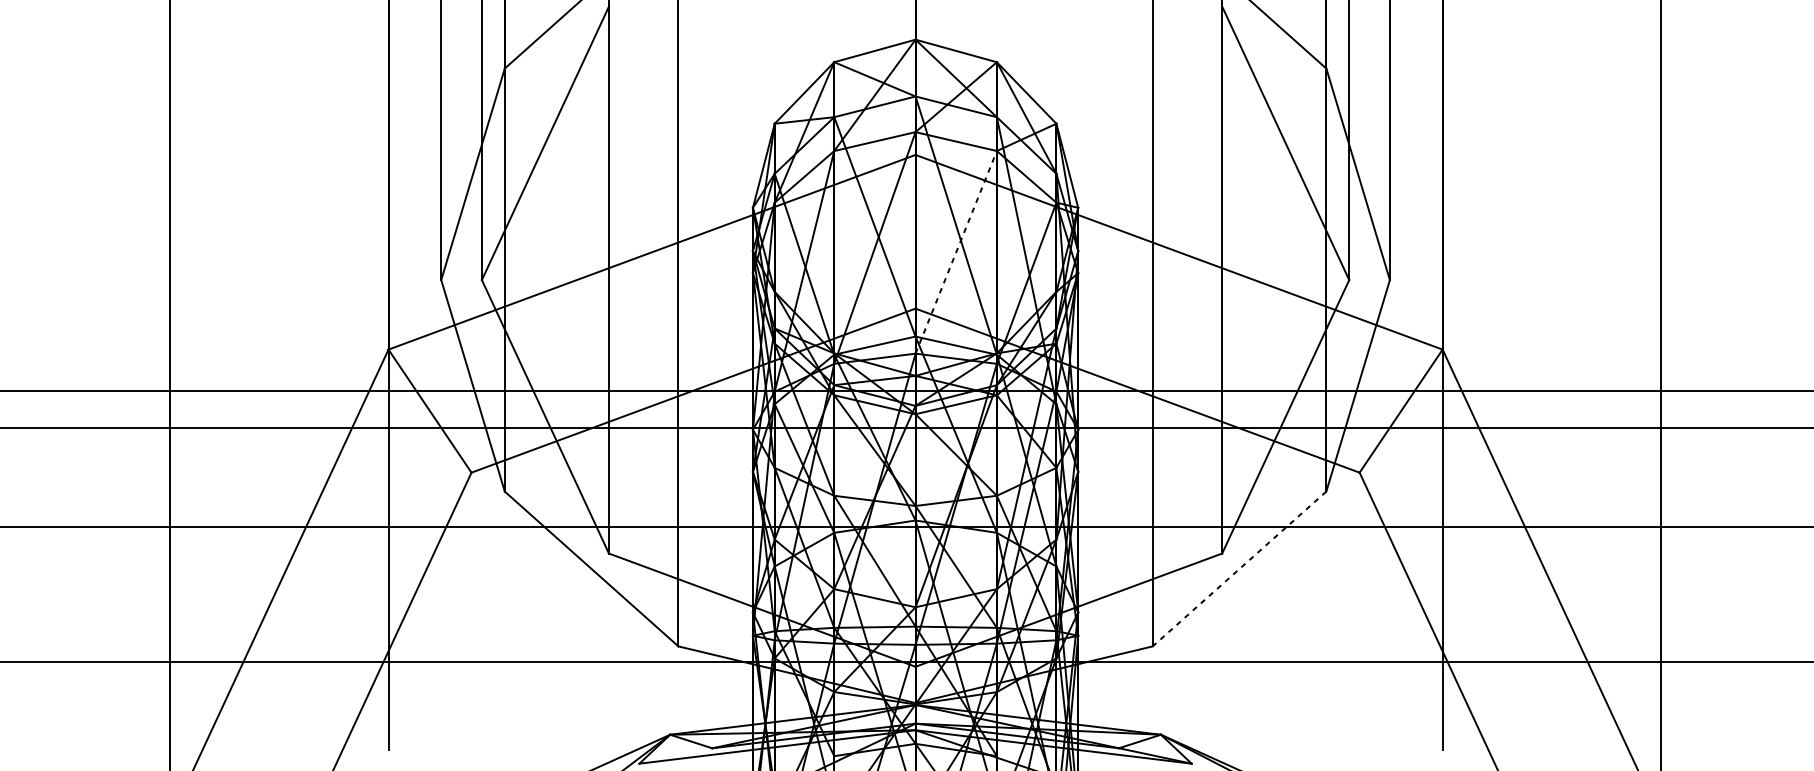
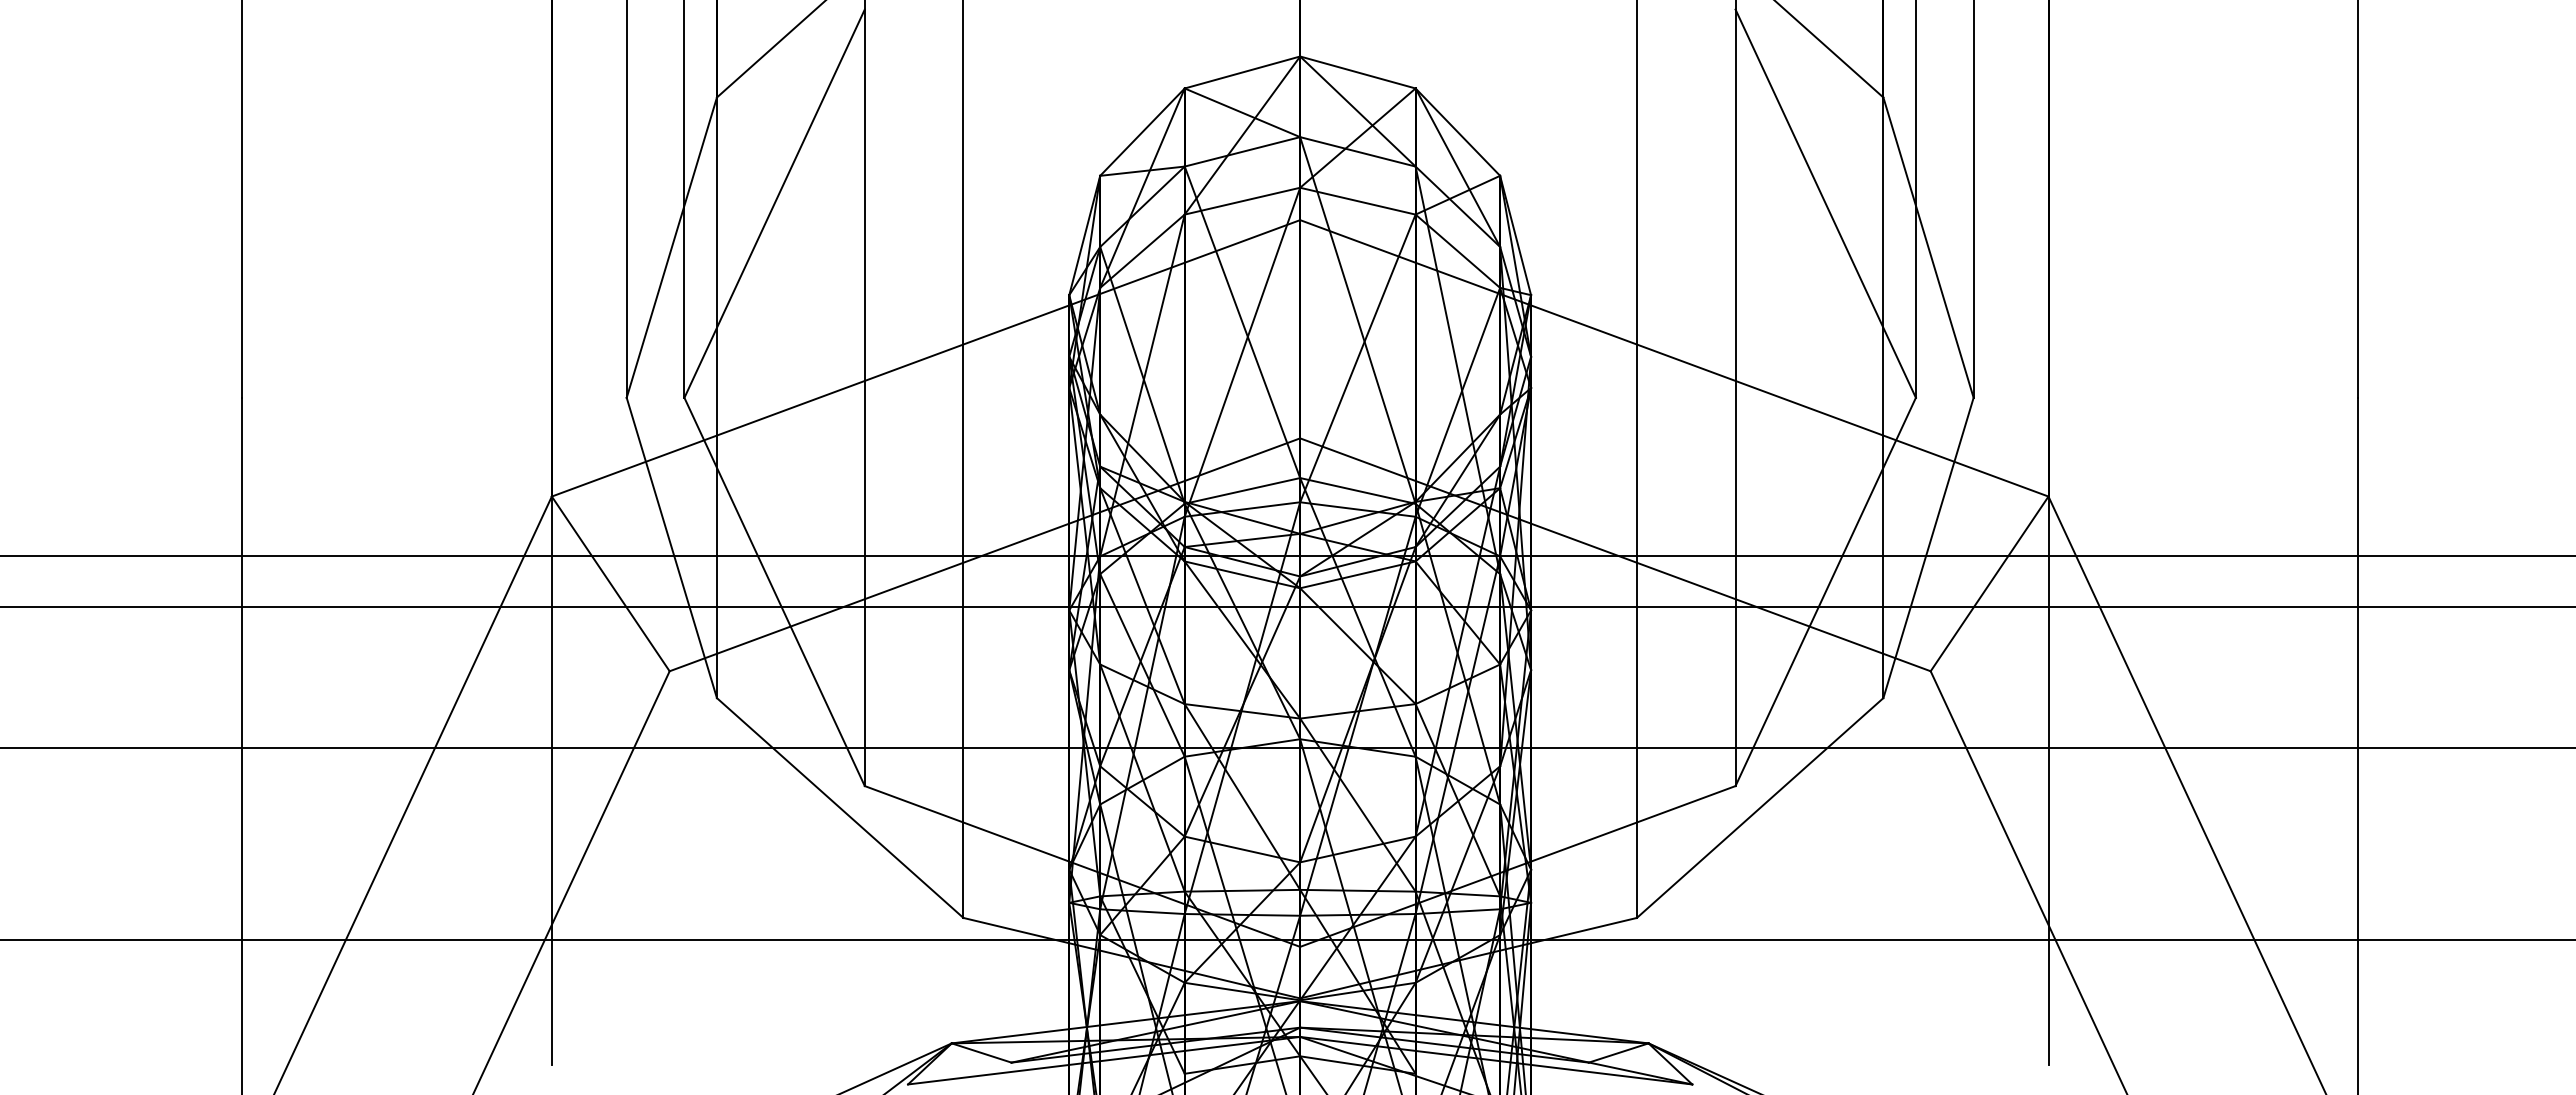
line: (955, 252) -> (1357, 358), dashed -> solid
line: (1239, 569) -> (1759, 808), dashed -> solid

